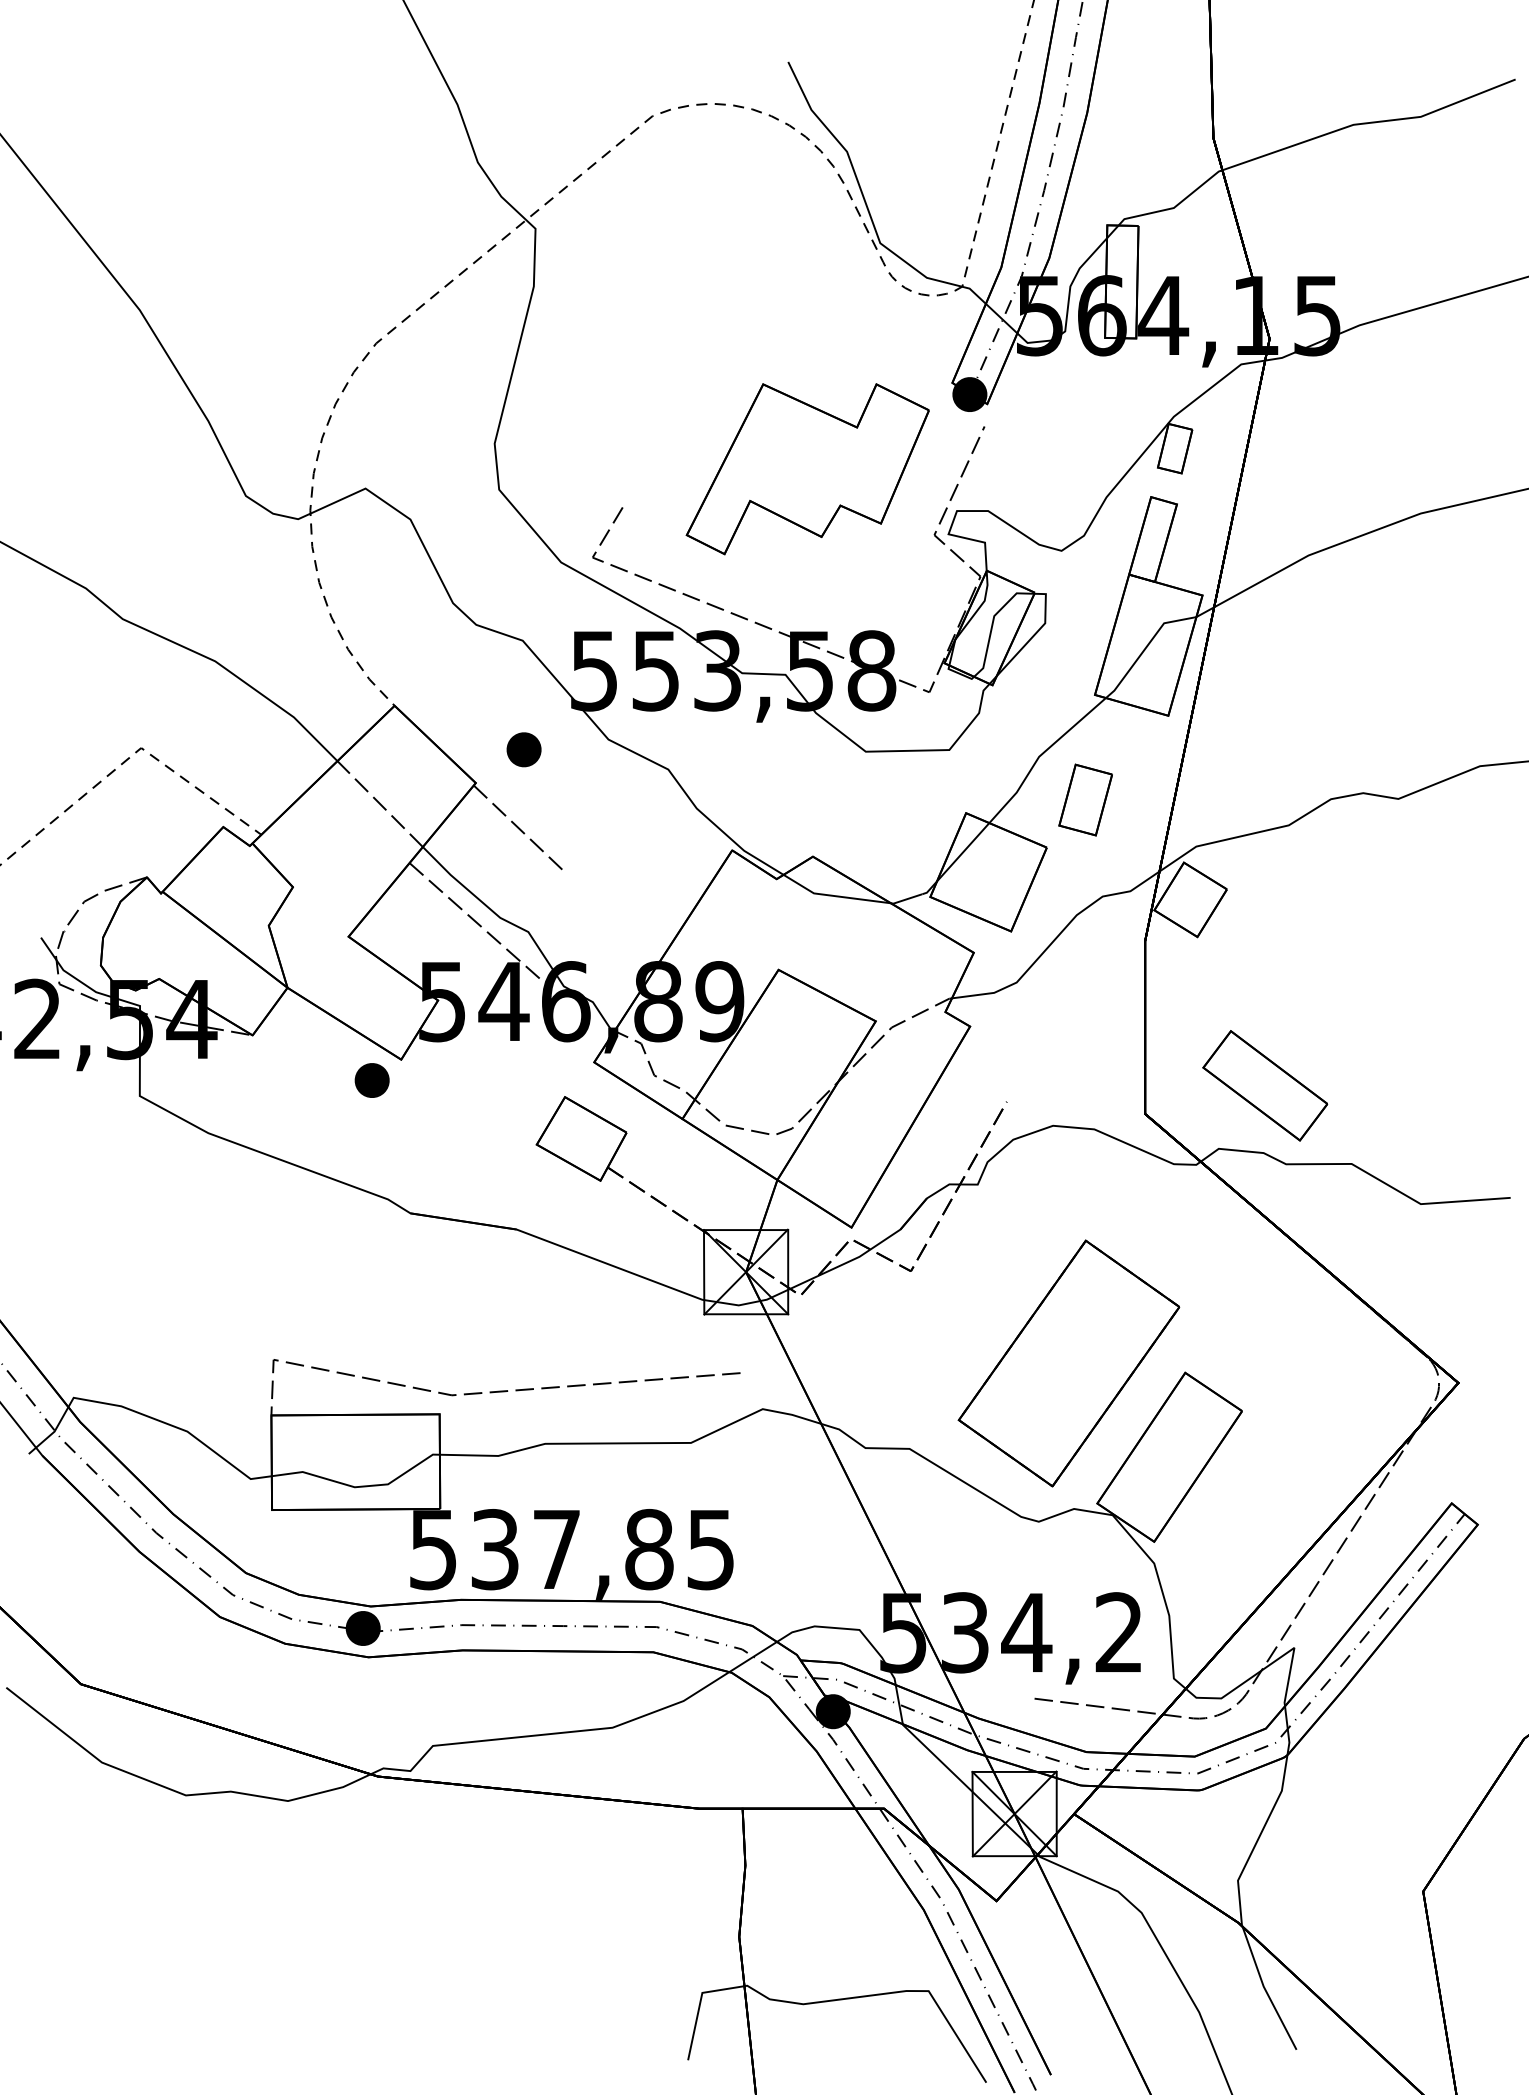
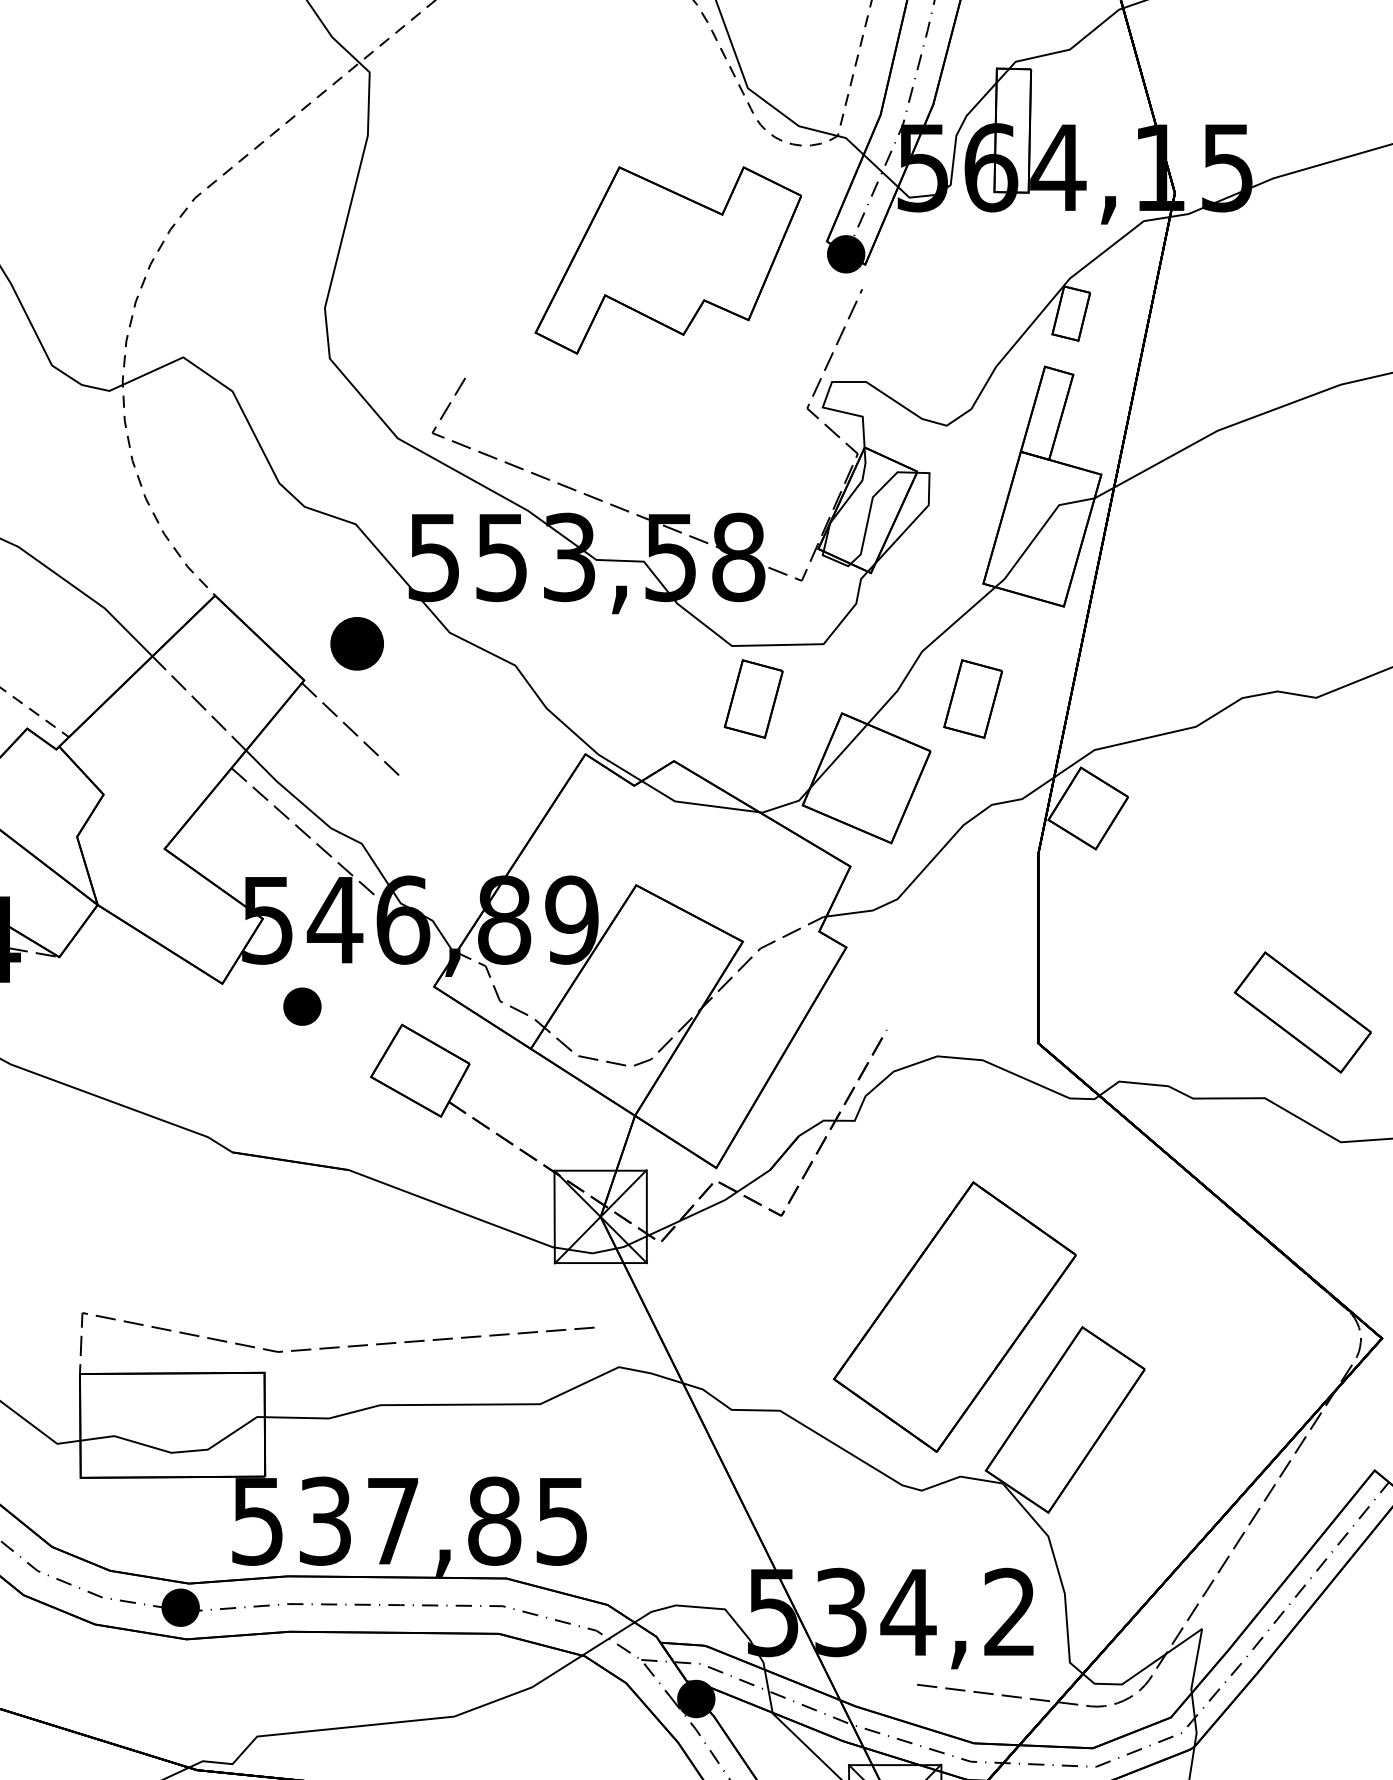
part: (807, 469) -> (668, 260), moved
part: (523, 749) -> (356, 643), size x1.4
part: (885, 799) -> (753, 698), added
part: (371, 1080) -> (301, 1006), moved
part: (1265, 1085) -> (1303, 1012), moved

